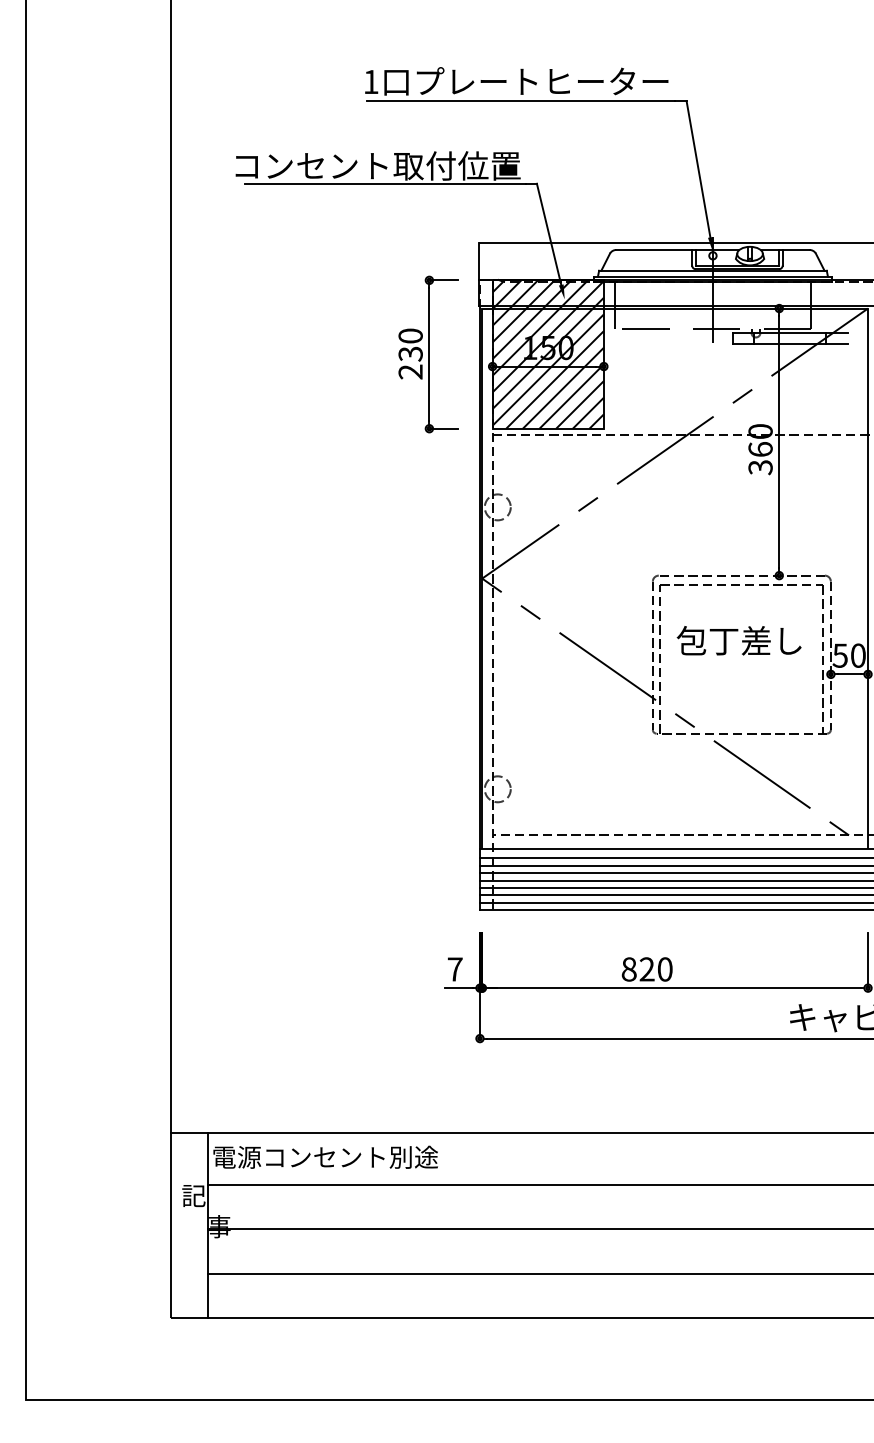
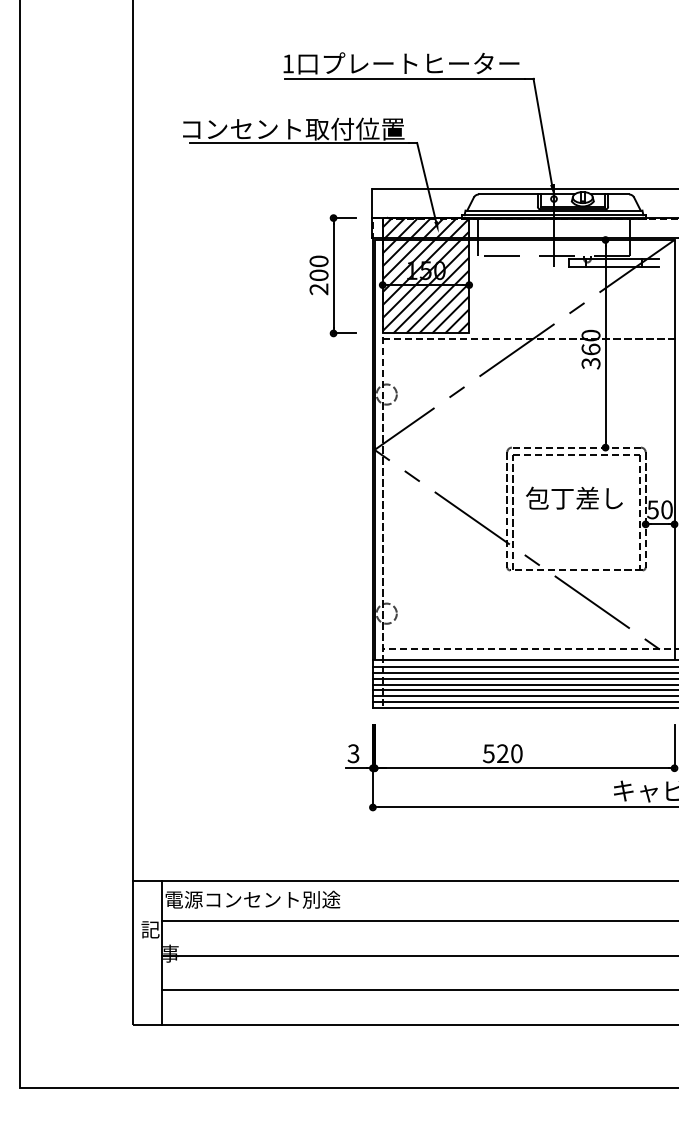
text: (409, 354) -> (318, 275), 230 -> 200
text: (455, 969) -> (353, 753), 7 -> 3
text: (628, 969) -> (488, 753), 820 -> 520

